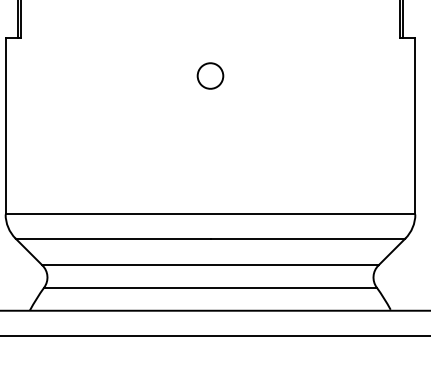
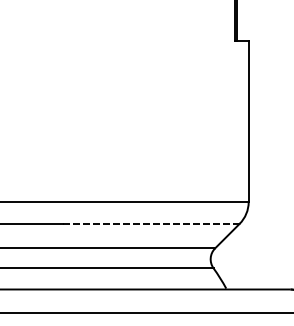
part: (210, 75) -> (62, 75), removed
line: (307, 238) -> (150, 223), solid -> dashed

